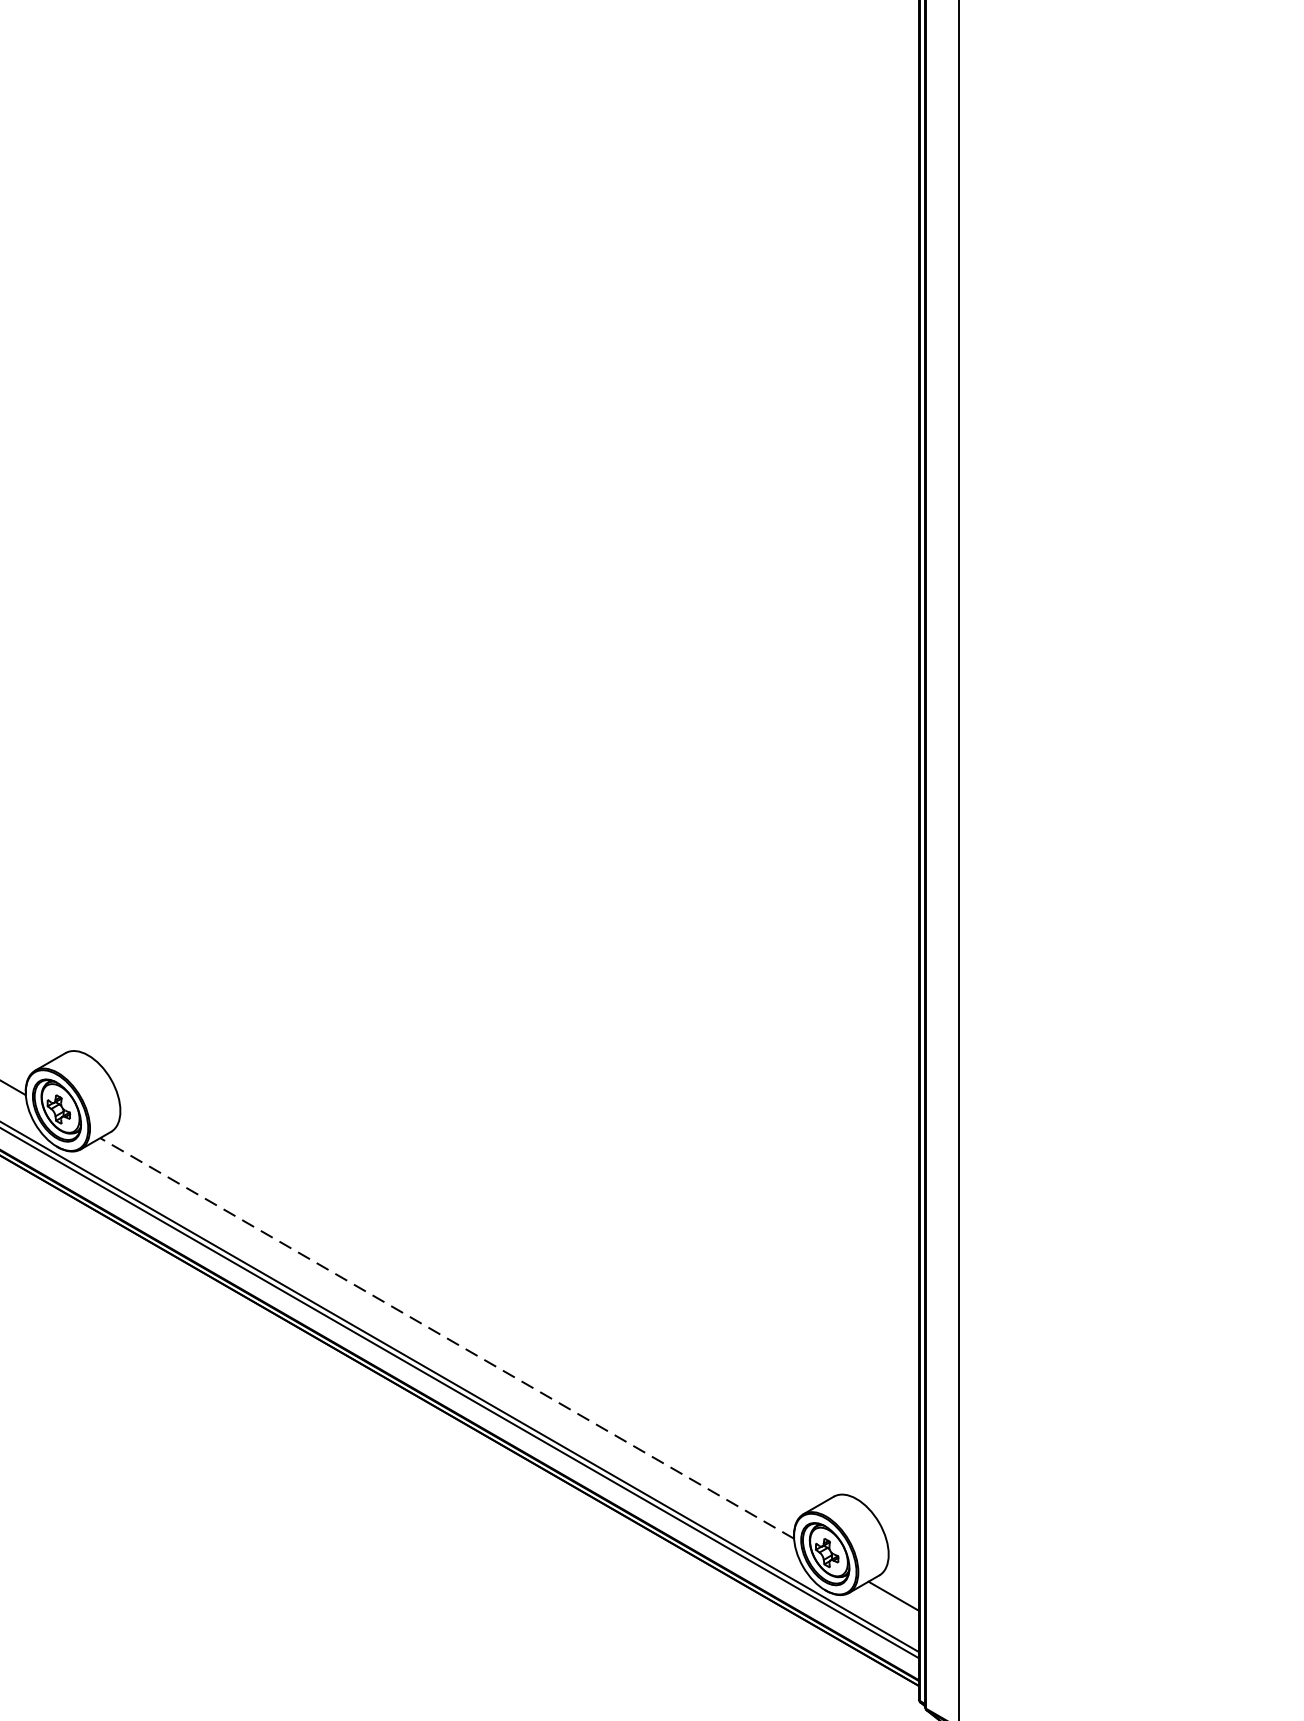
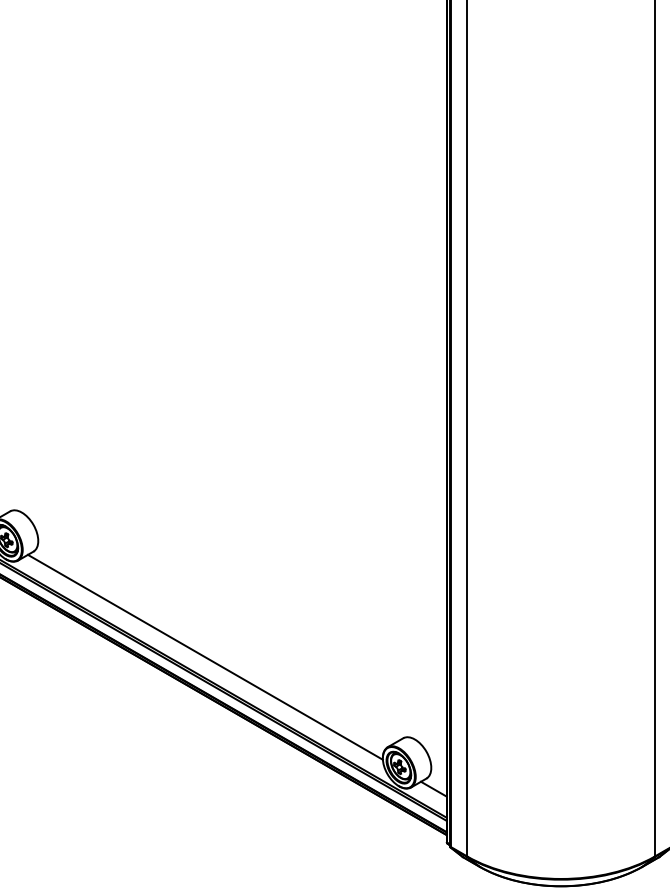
line: (447, 1338) -> (205, 657), dashed -> solid

